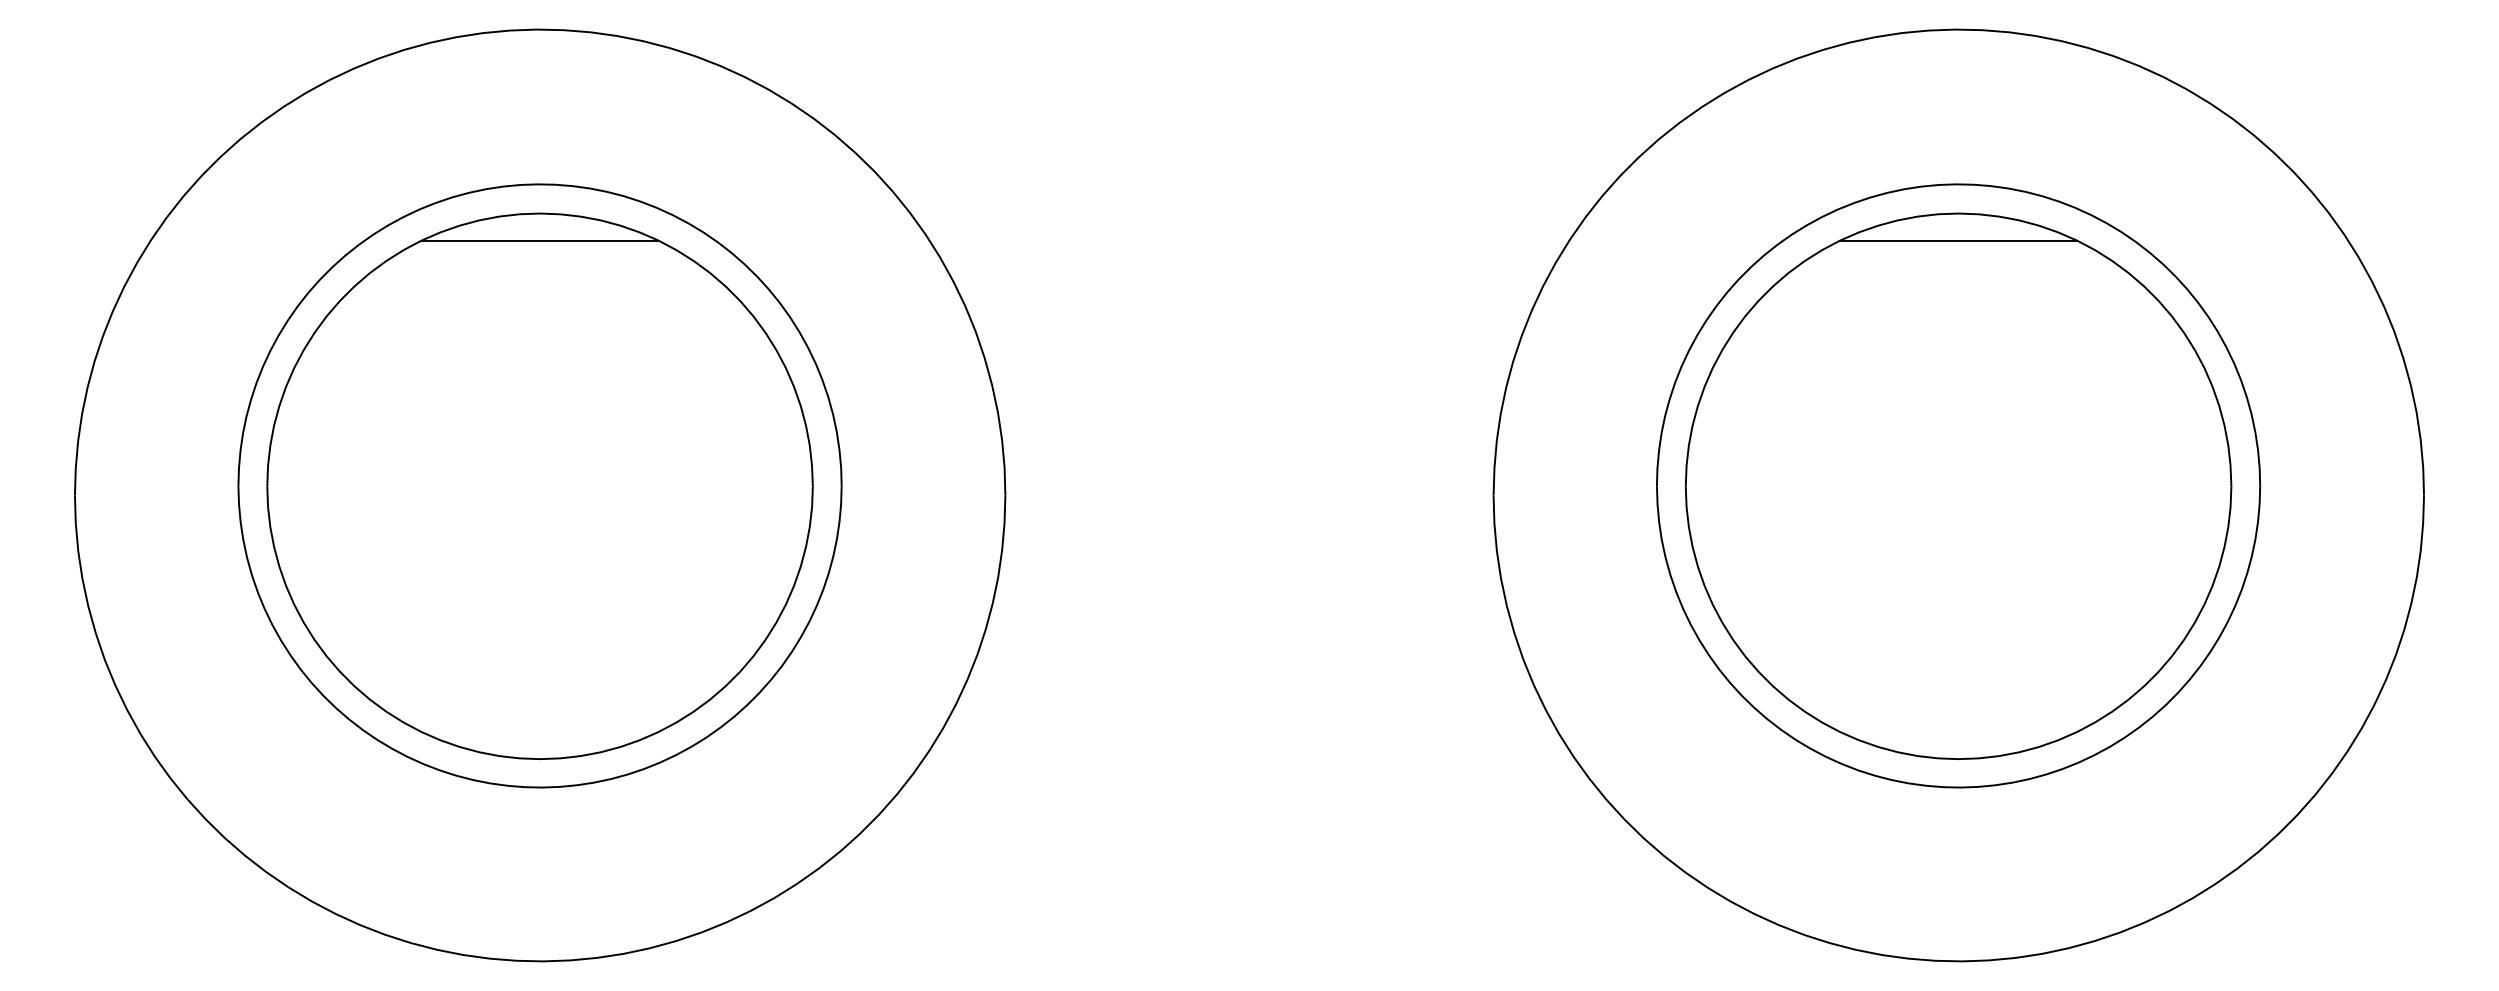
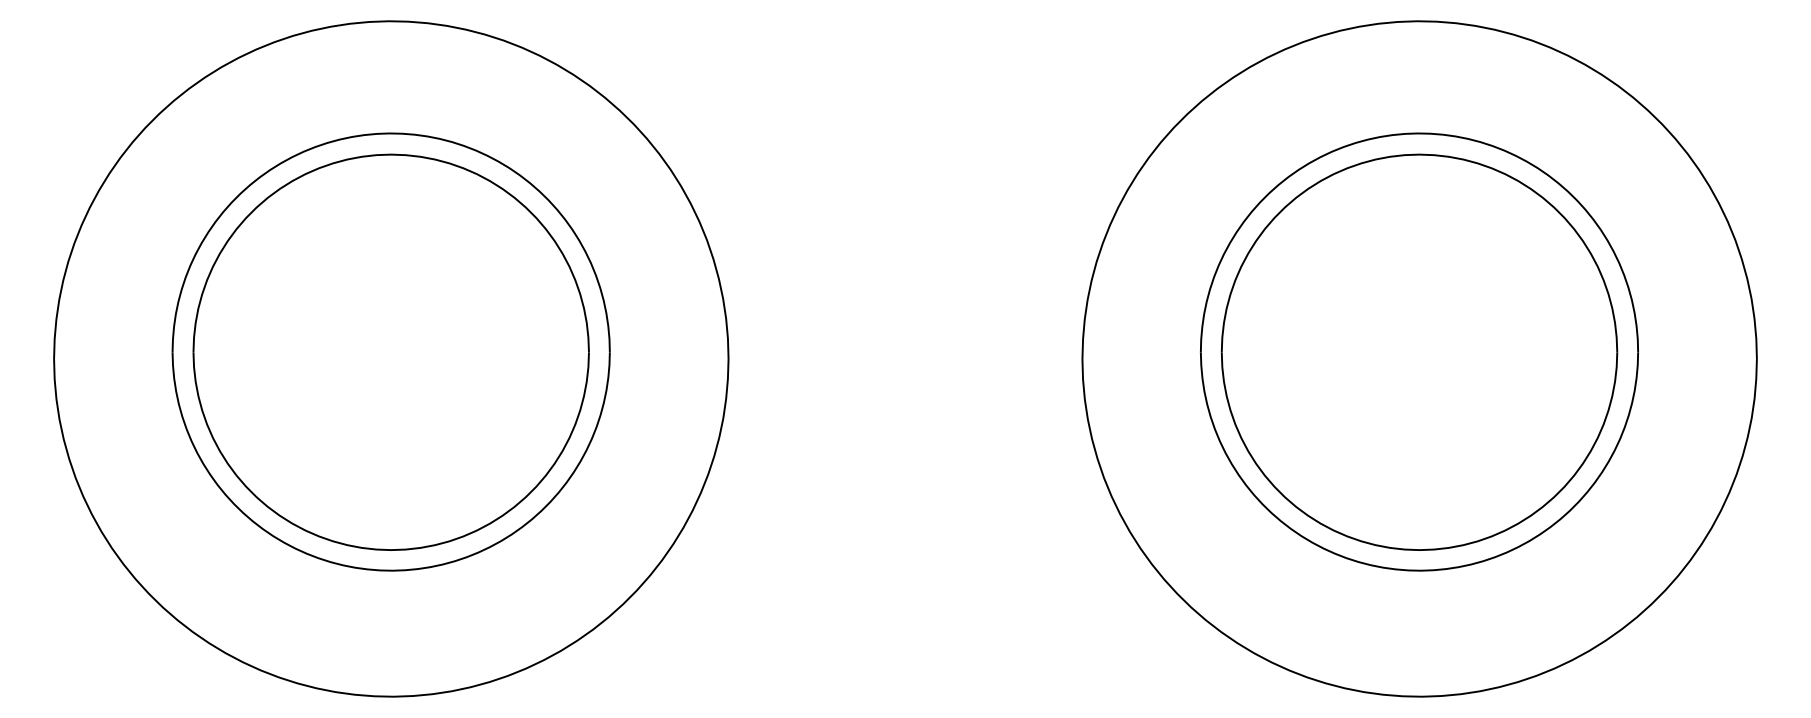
line: (539, 240) -> (390, 174), removed
line: (1958, 240) -> (1419, 174), removed

